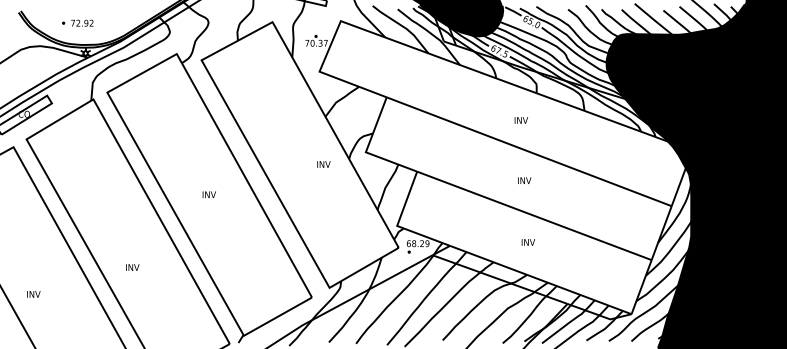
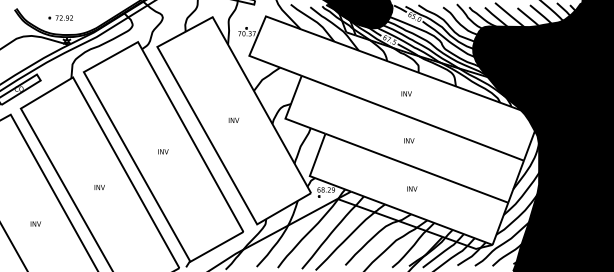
text: (323, 164) -> (233, 120), moved
text: (132, 267) -> (99, 187), moved
text: (33, 294) -> (35, 224), moved

